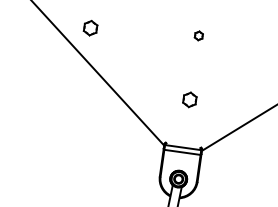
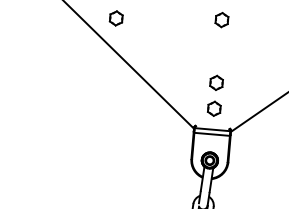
part: (198, 36) -> (221, 20), size x1.67
part: (186, 125) -> (214, 108), added

